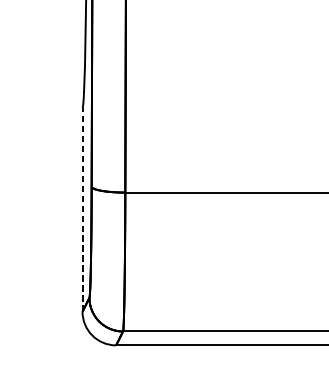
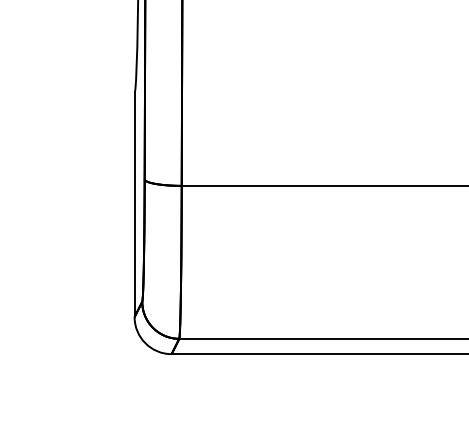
line: (82, 209) -> (134, 204), dashed -> solid

